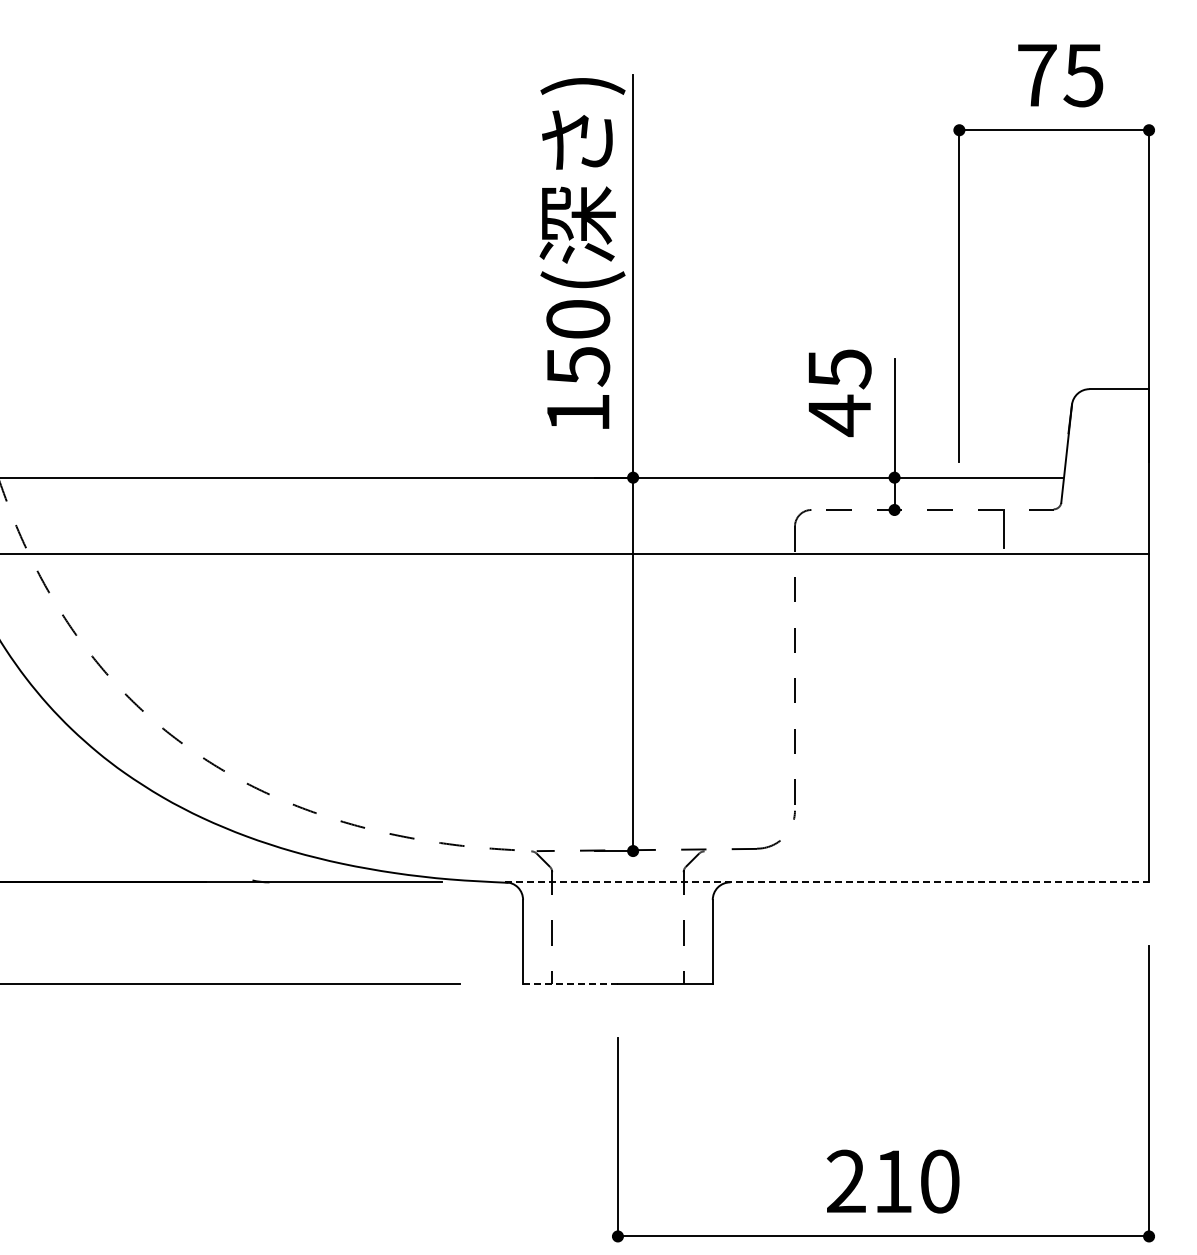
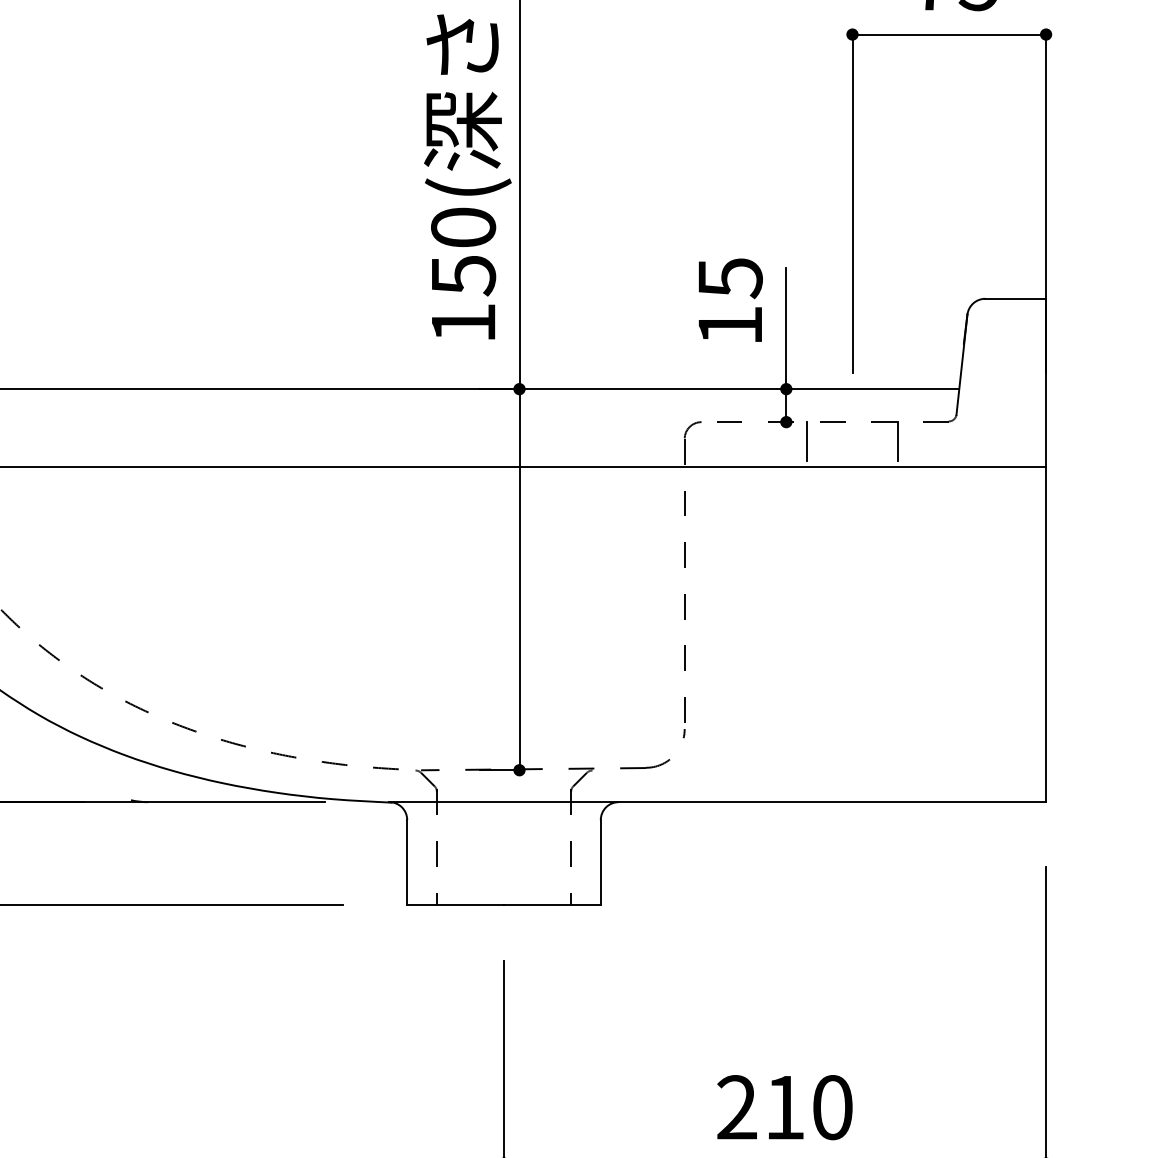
text: (839, 415) -> (730, 325), 45 -> 15
line: (915, 529) -> (807, 442), added
line: (827, 882) -> (717, 802), dashed -> solid
line: (570, 983) -> (455, 905), dashed -> solid

